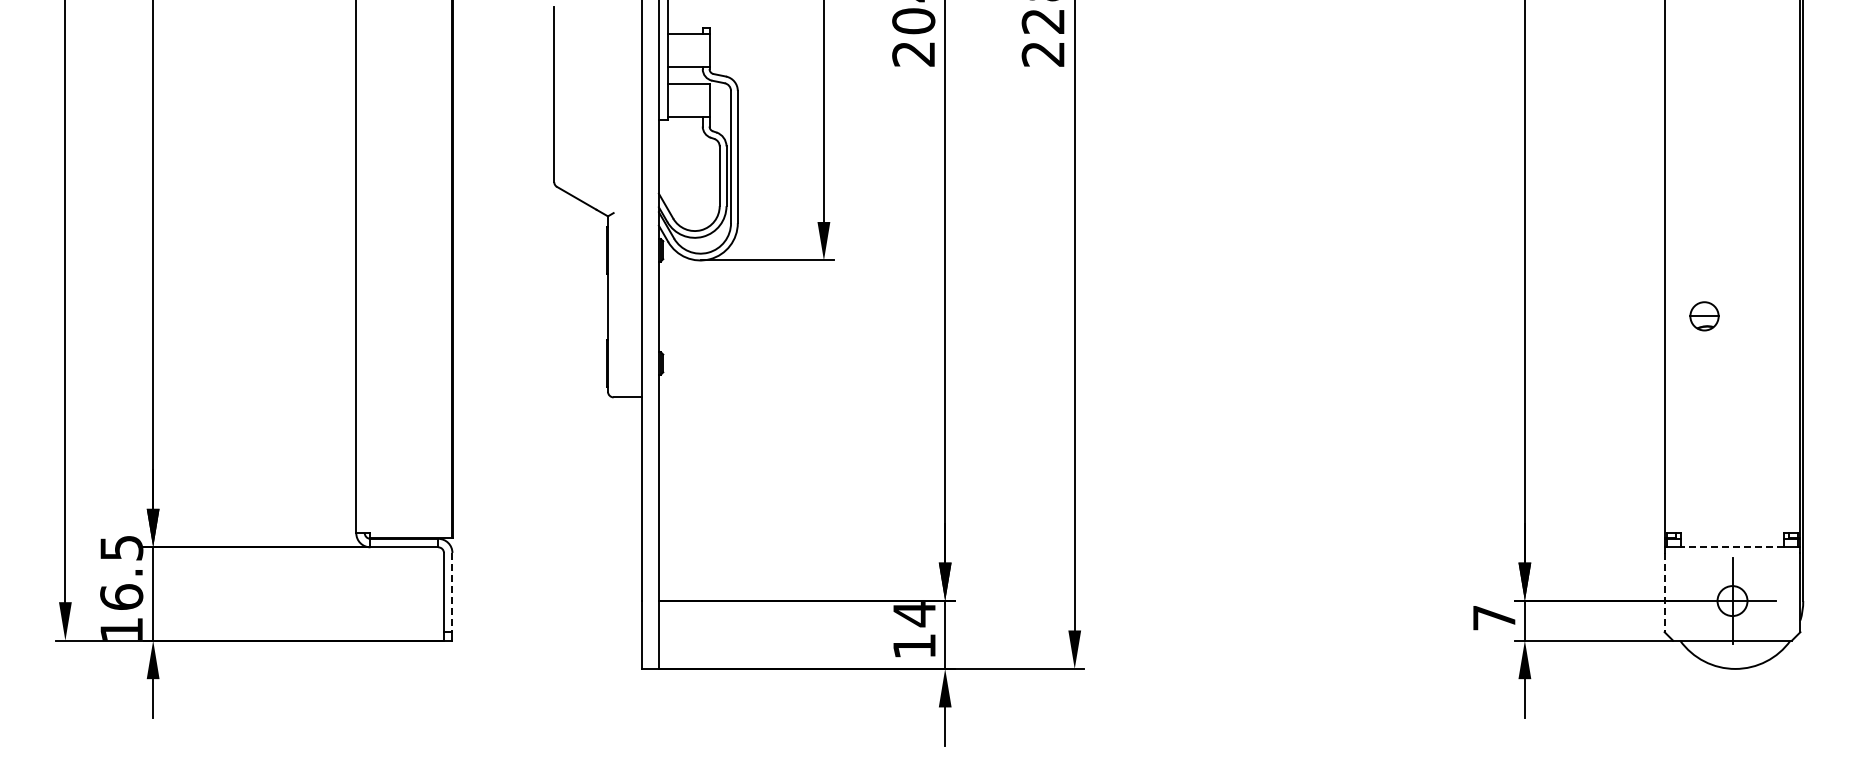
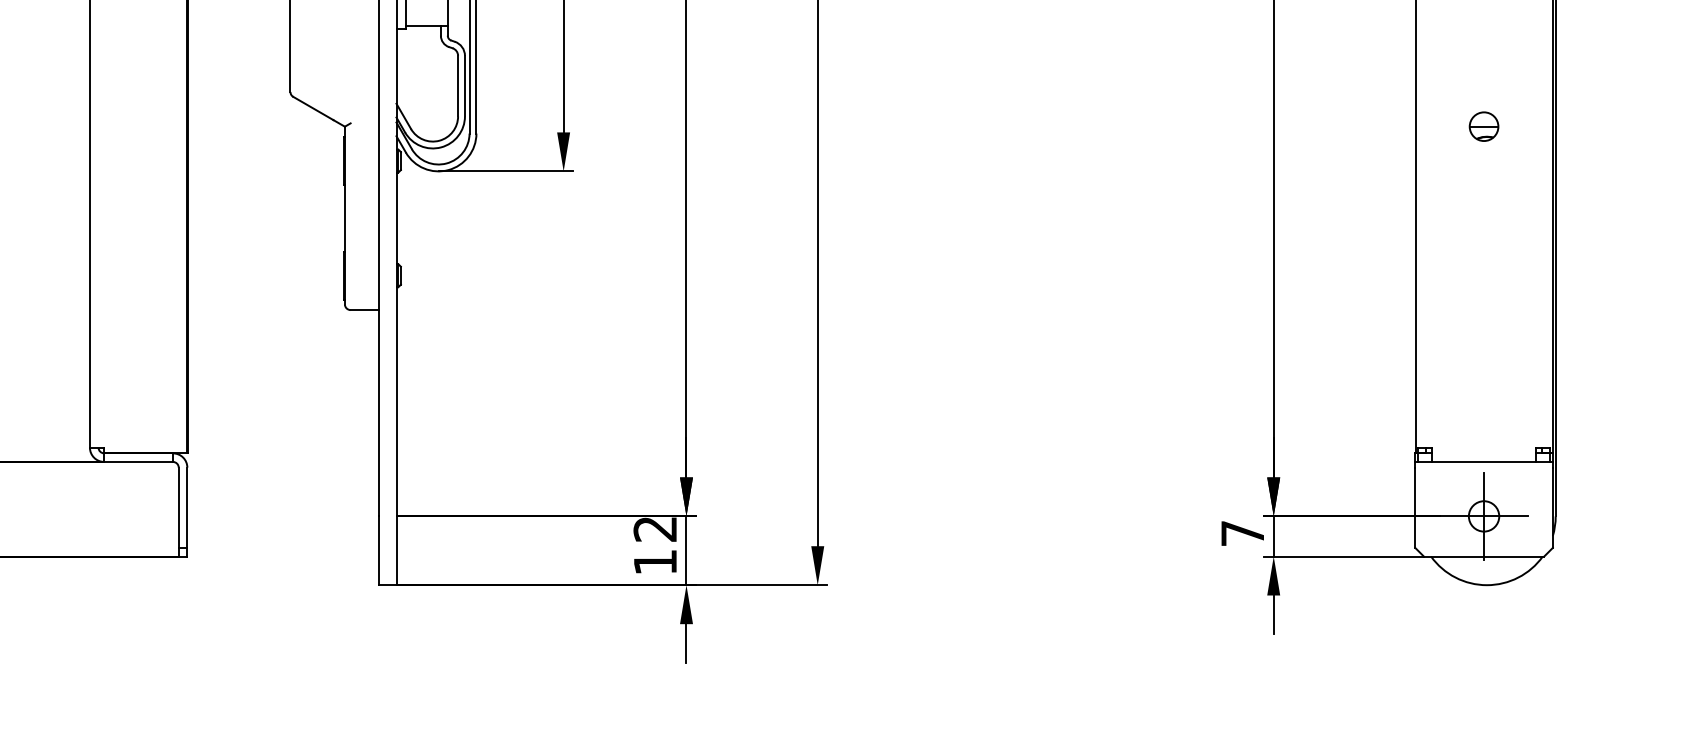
part: (1704, 316) -> (1484, 126), moved
line: (1732, 547) -> (1484, 462), dashed -> solid
line: (452, 592) -> (187, 507), dashed -> solid
line: (1664, 592) -> (1415, 507), dashed -> solid
text: (913, 614) -> (654, 530), 14 -> 12

